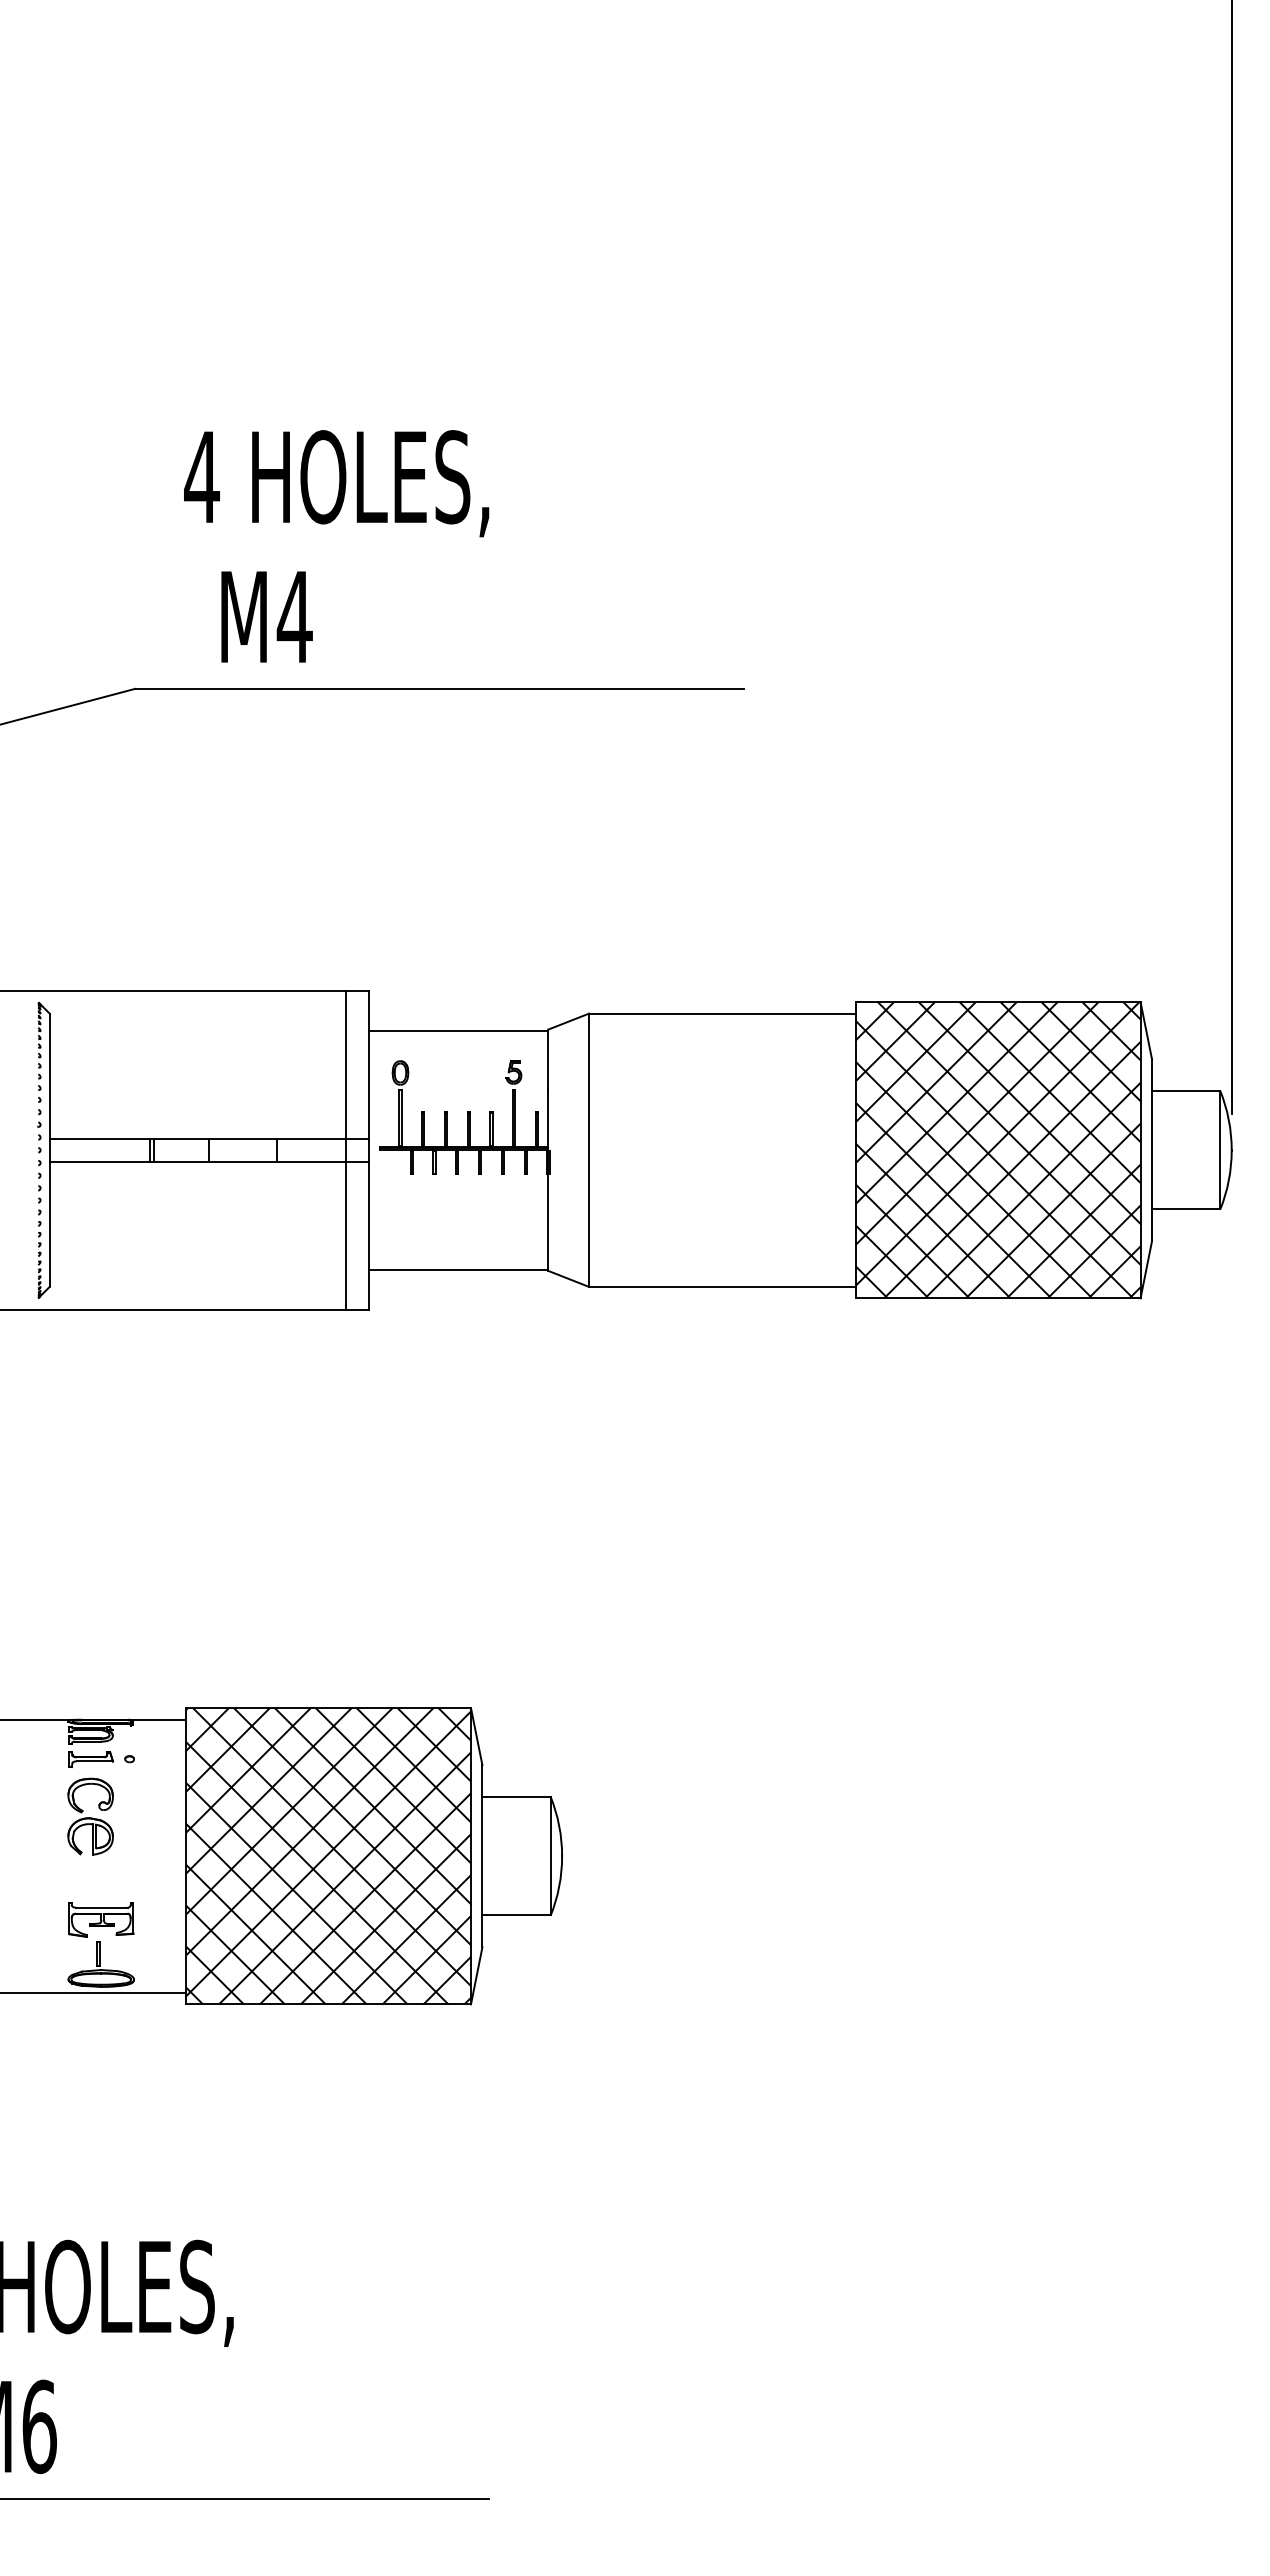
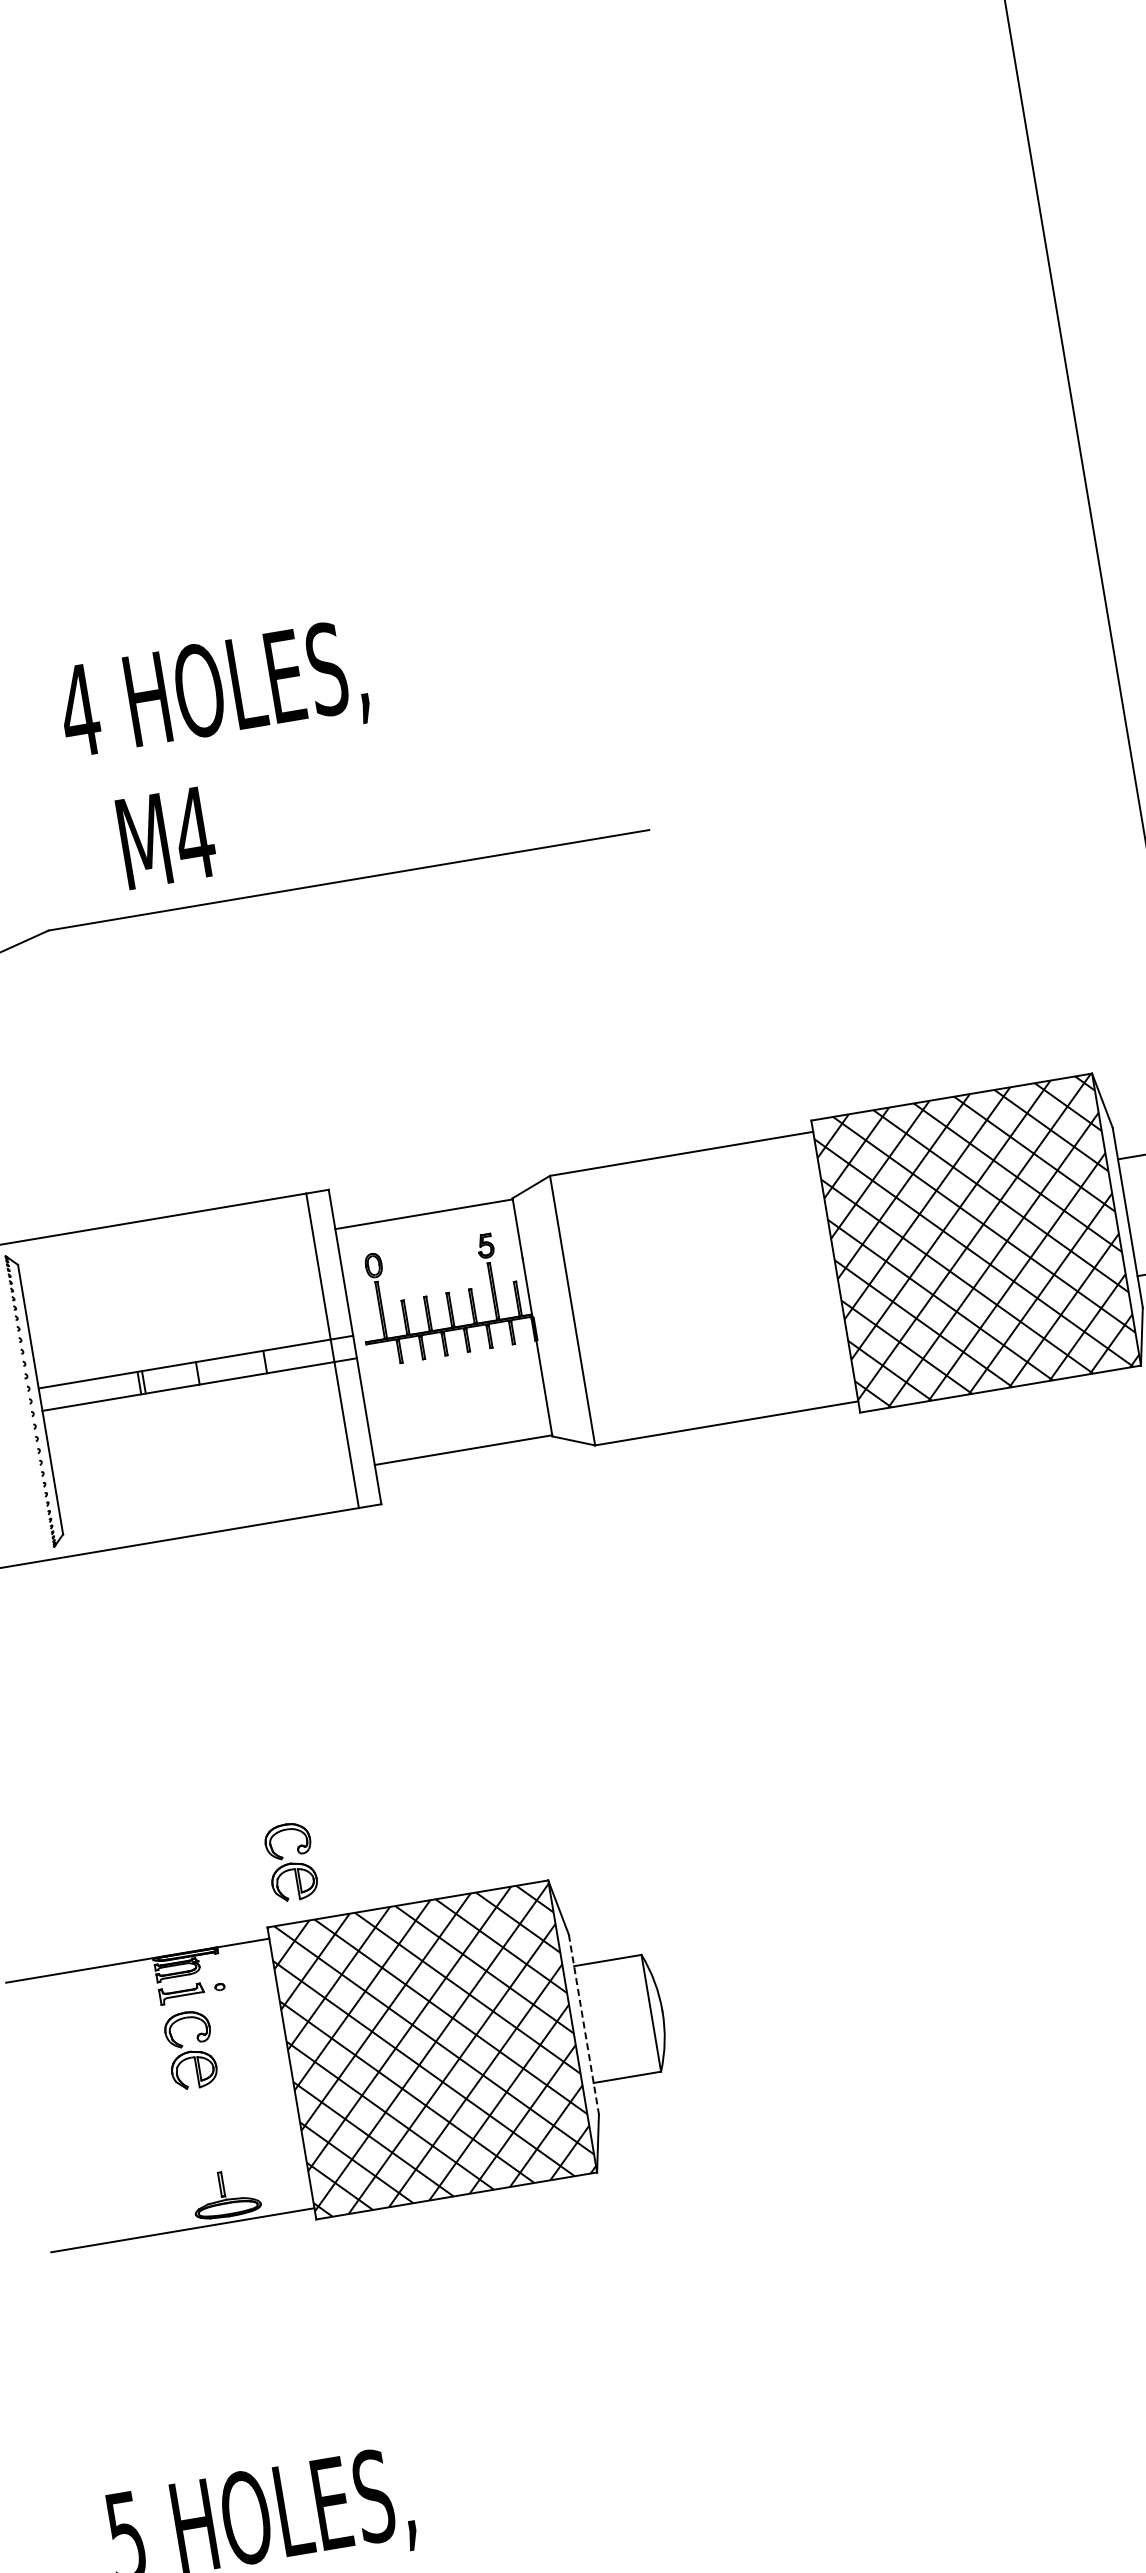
part: (220, 1647) -> (291, 1861), added
line: (482, 1856) -> (584, 2024), solid -> dashed
part: (101, 1919) -> (218, 2149), removed

